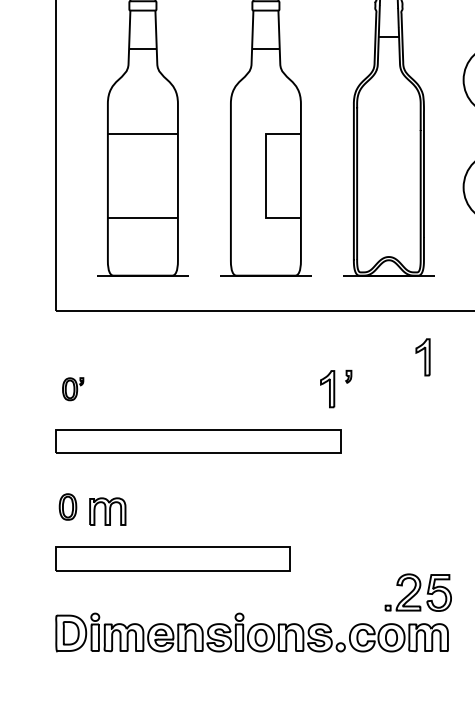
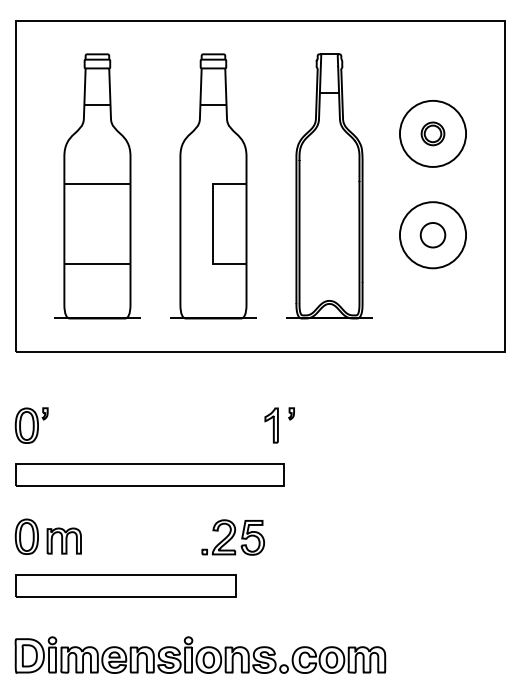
part: (422, 357) -> (361, 395), removed
part: (73, 389) -> (31, 425), size x1.67
part: (67, 506) -> (26, 536), size x1.43
part: (417, 592) -> (232, 537), moved

